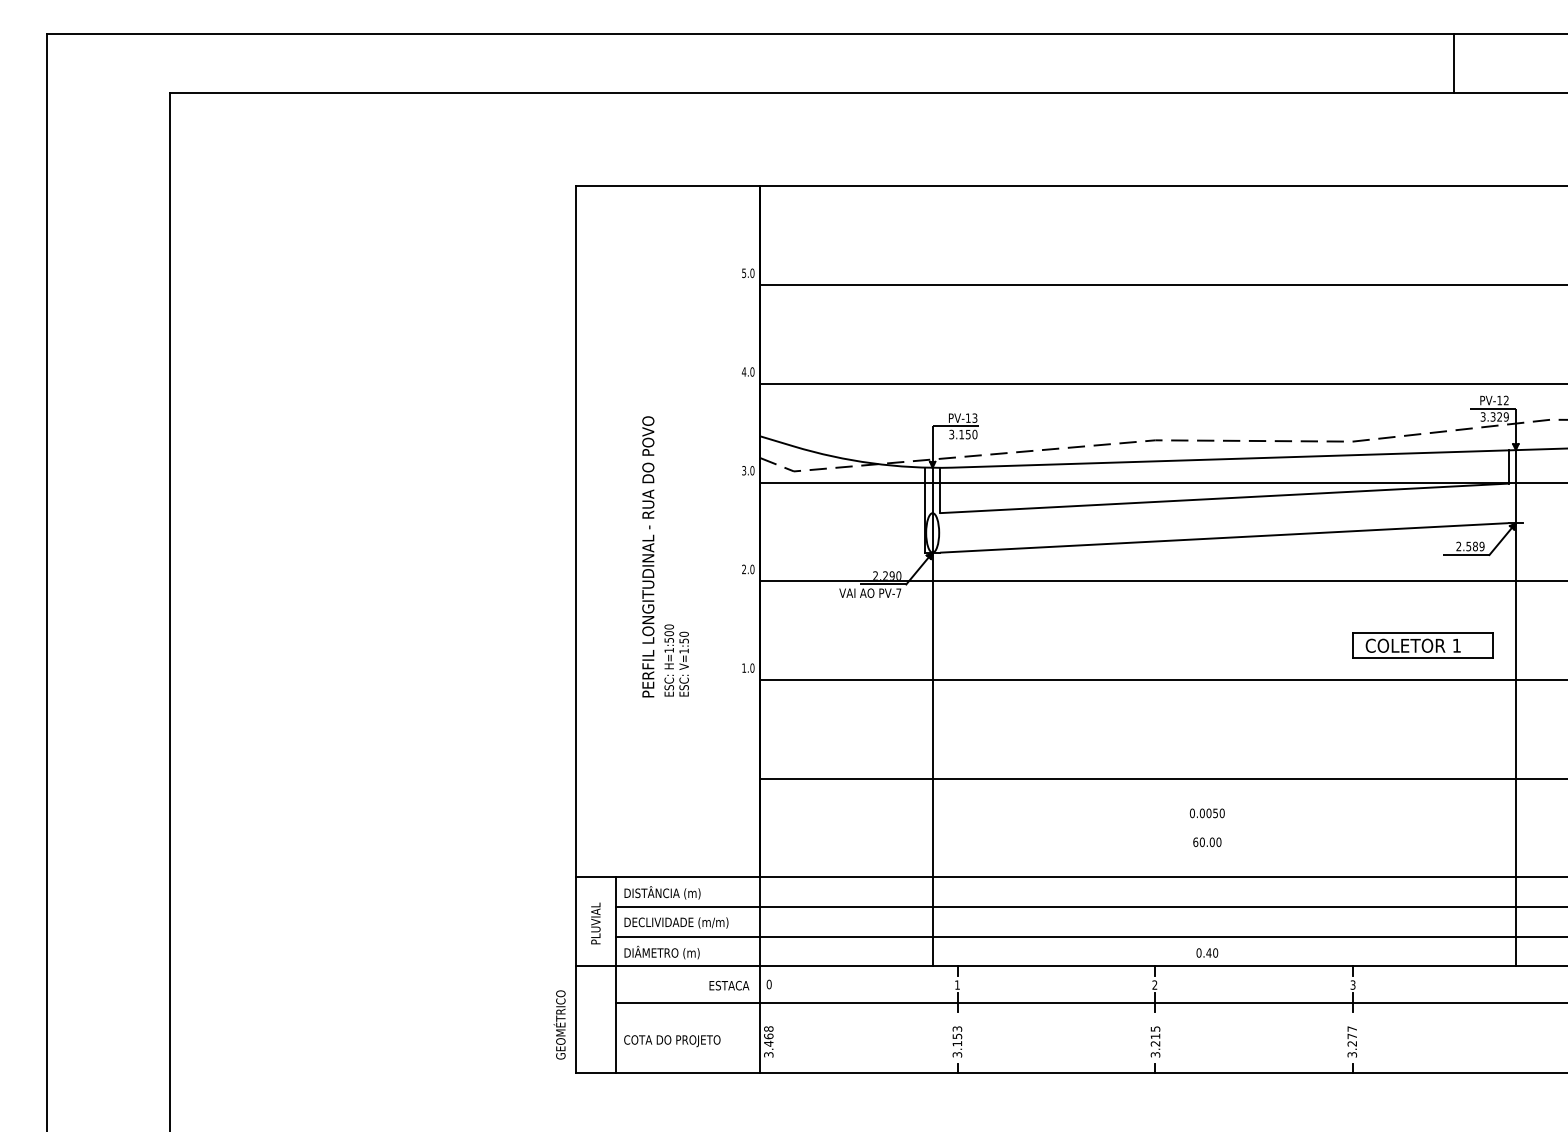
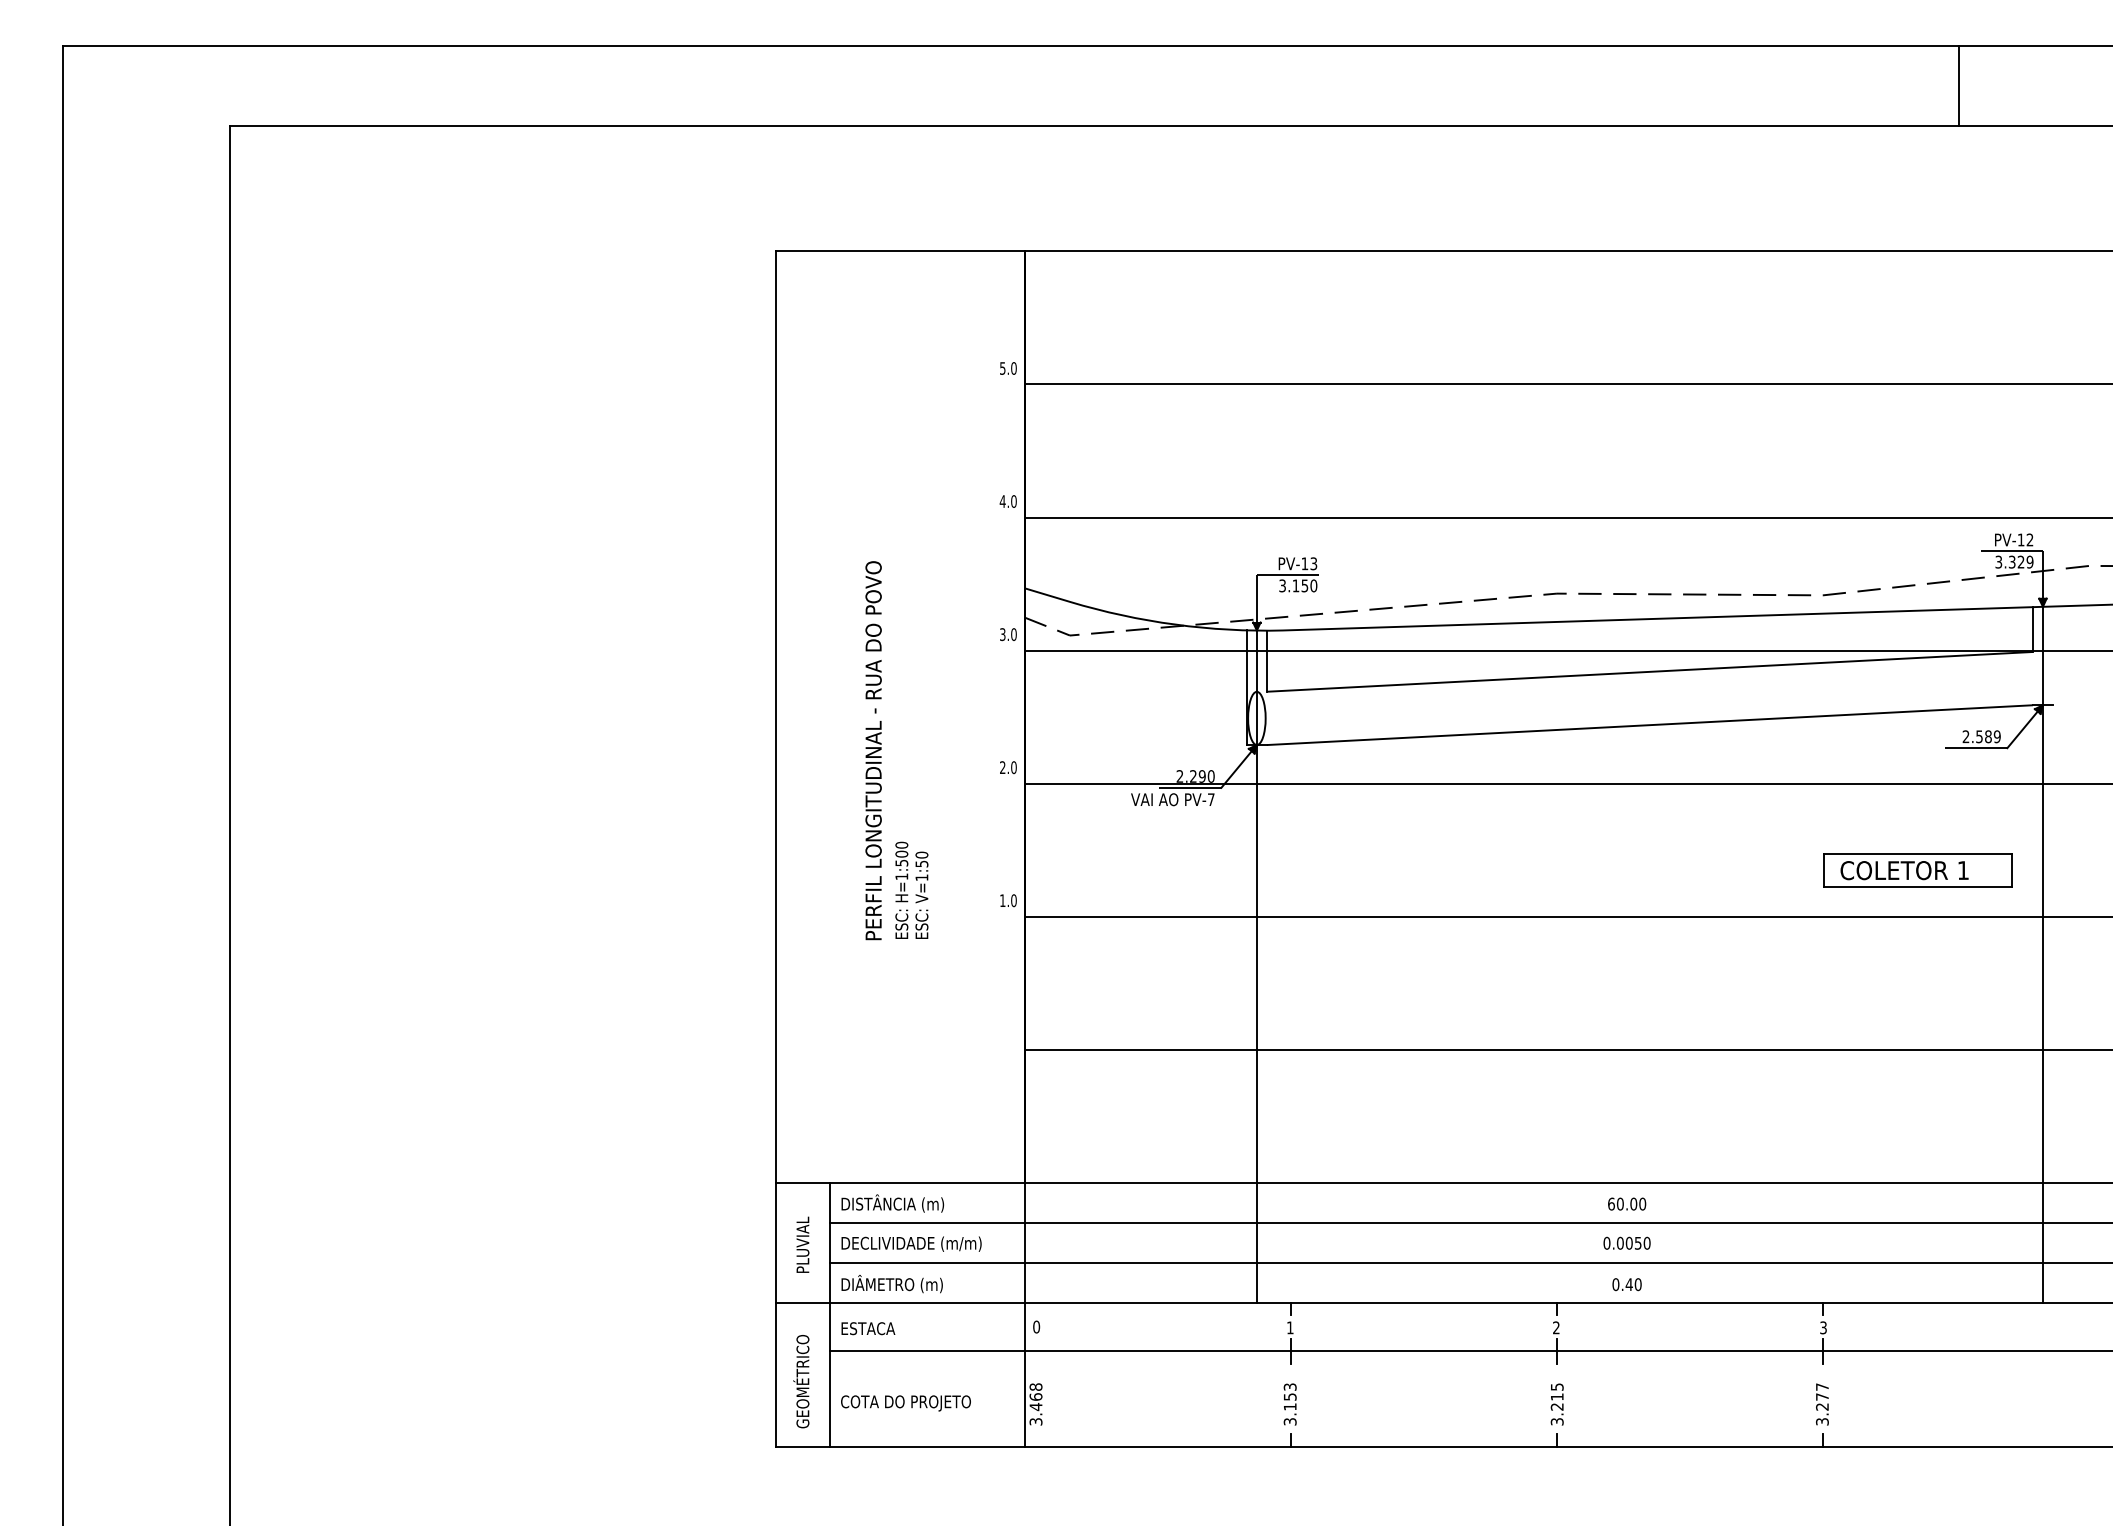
text: (1206, 813) -> (1625, 1243), moved
text: (1207, 842) -> (1627, 1204), moved
text: (729, 985) -> (868, 1328), moved
text: (559, 1024) -> (801, 1380), moved

